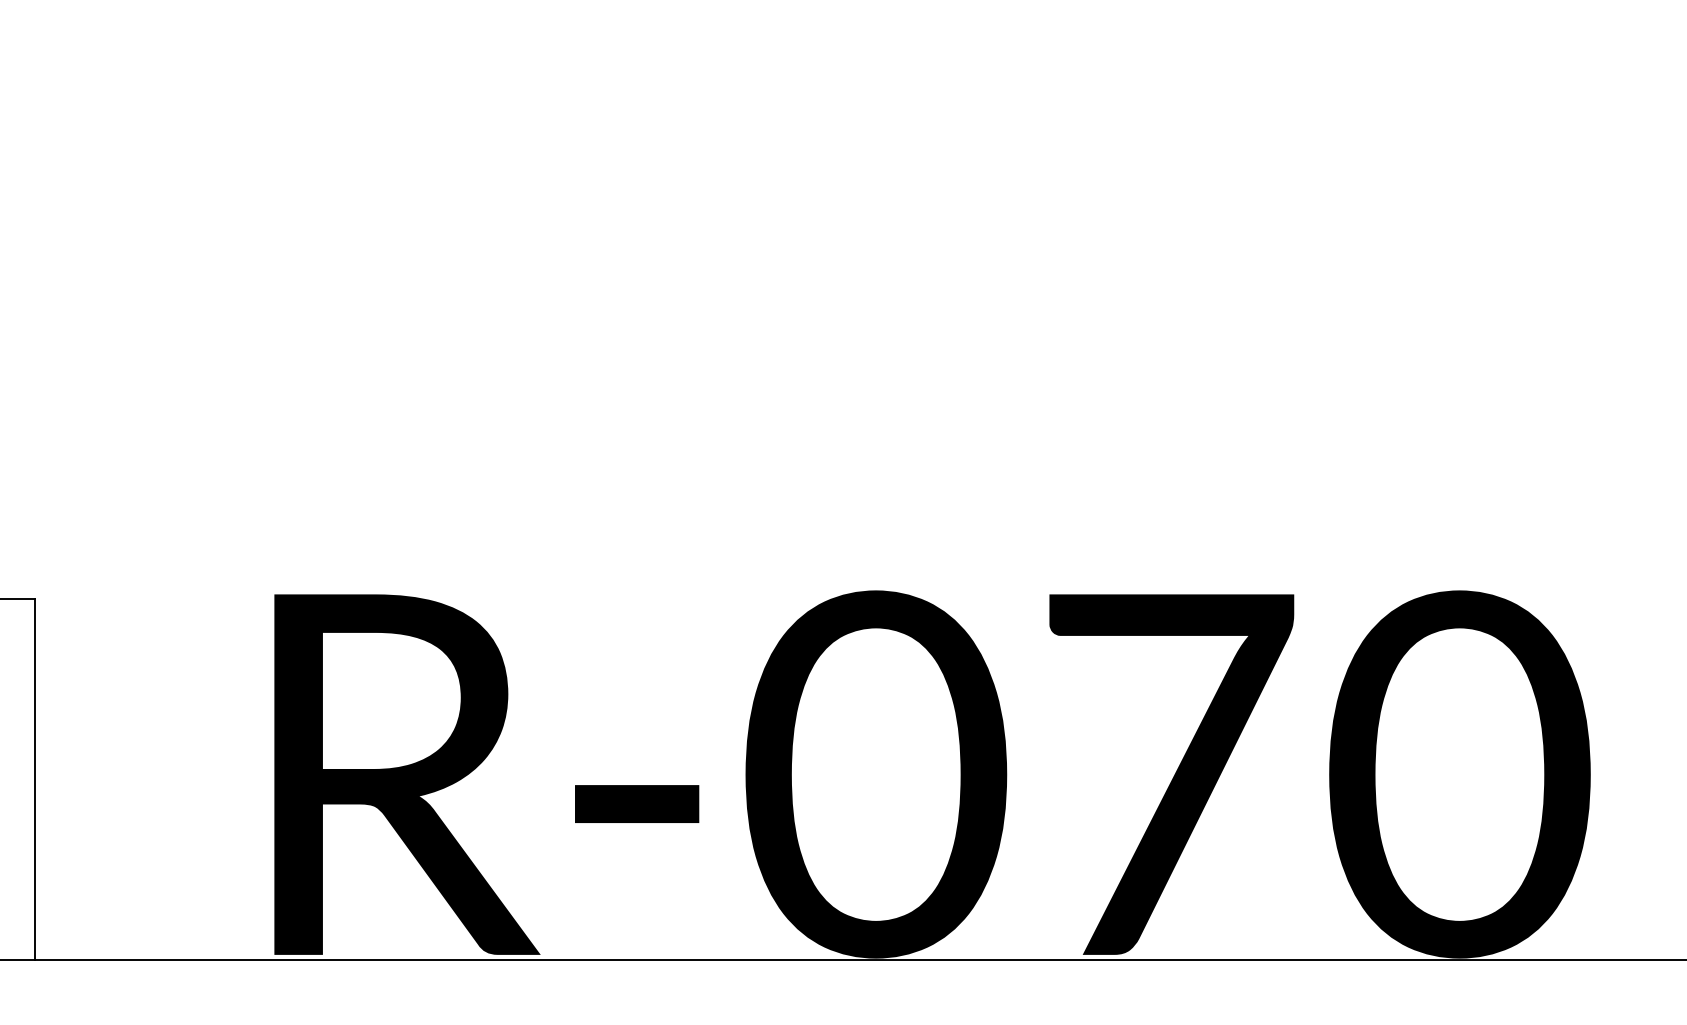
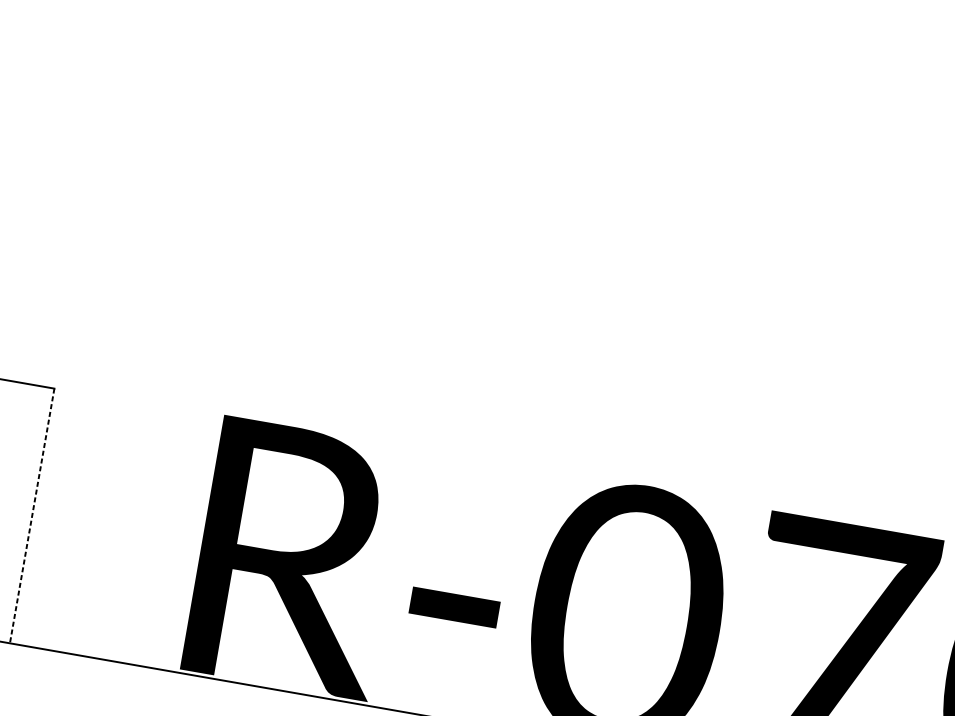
line: (34, 780) -> (31, 516), solid -> dashed

